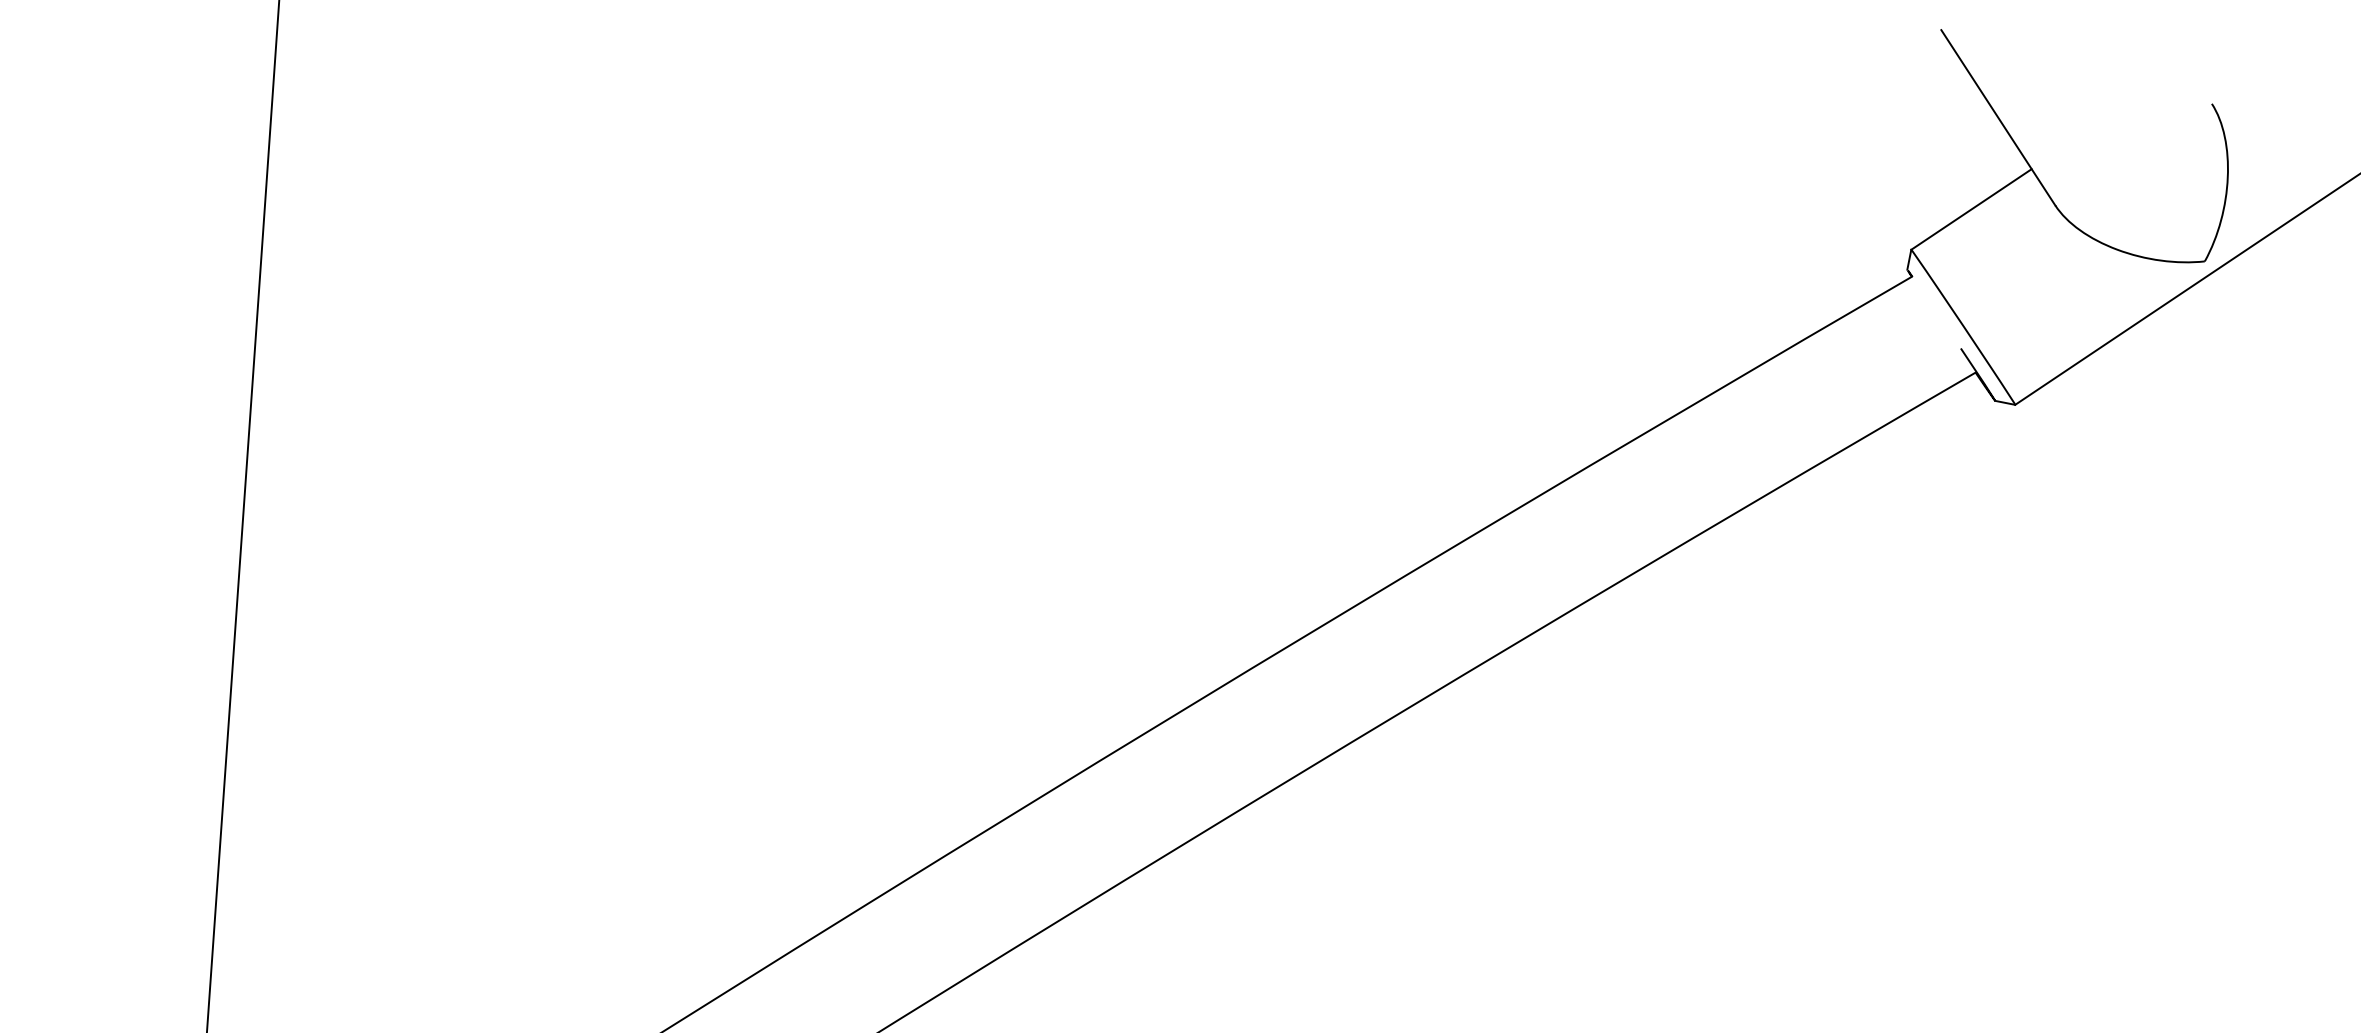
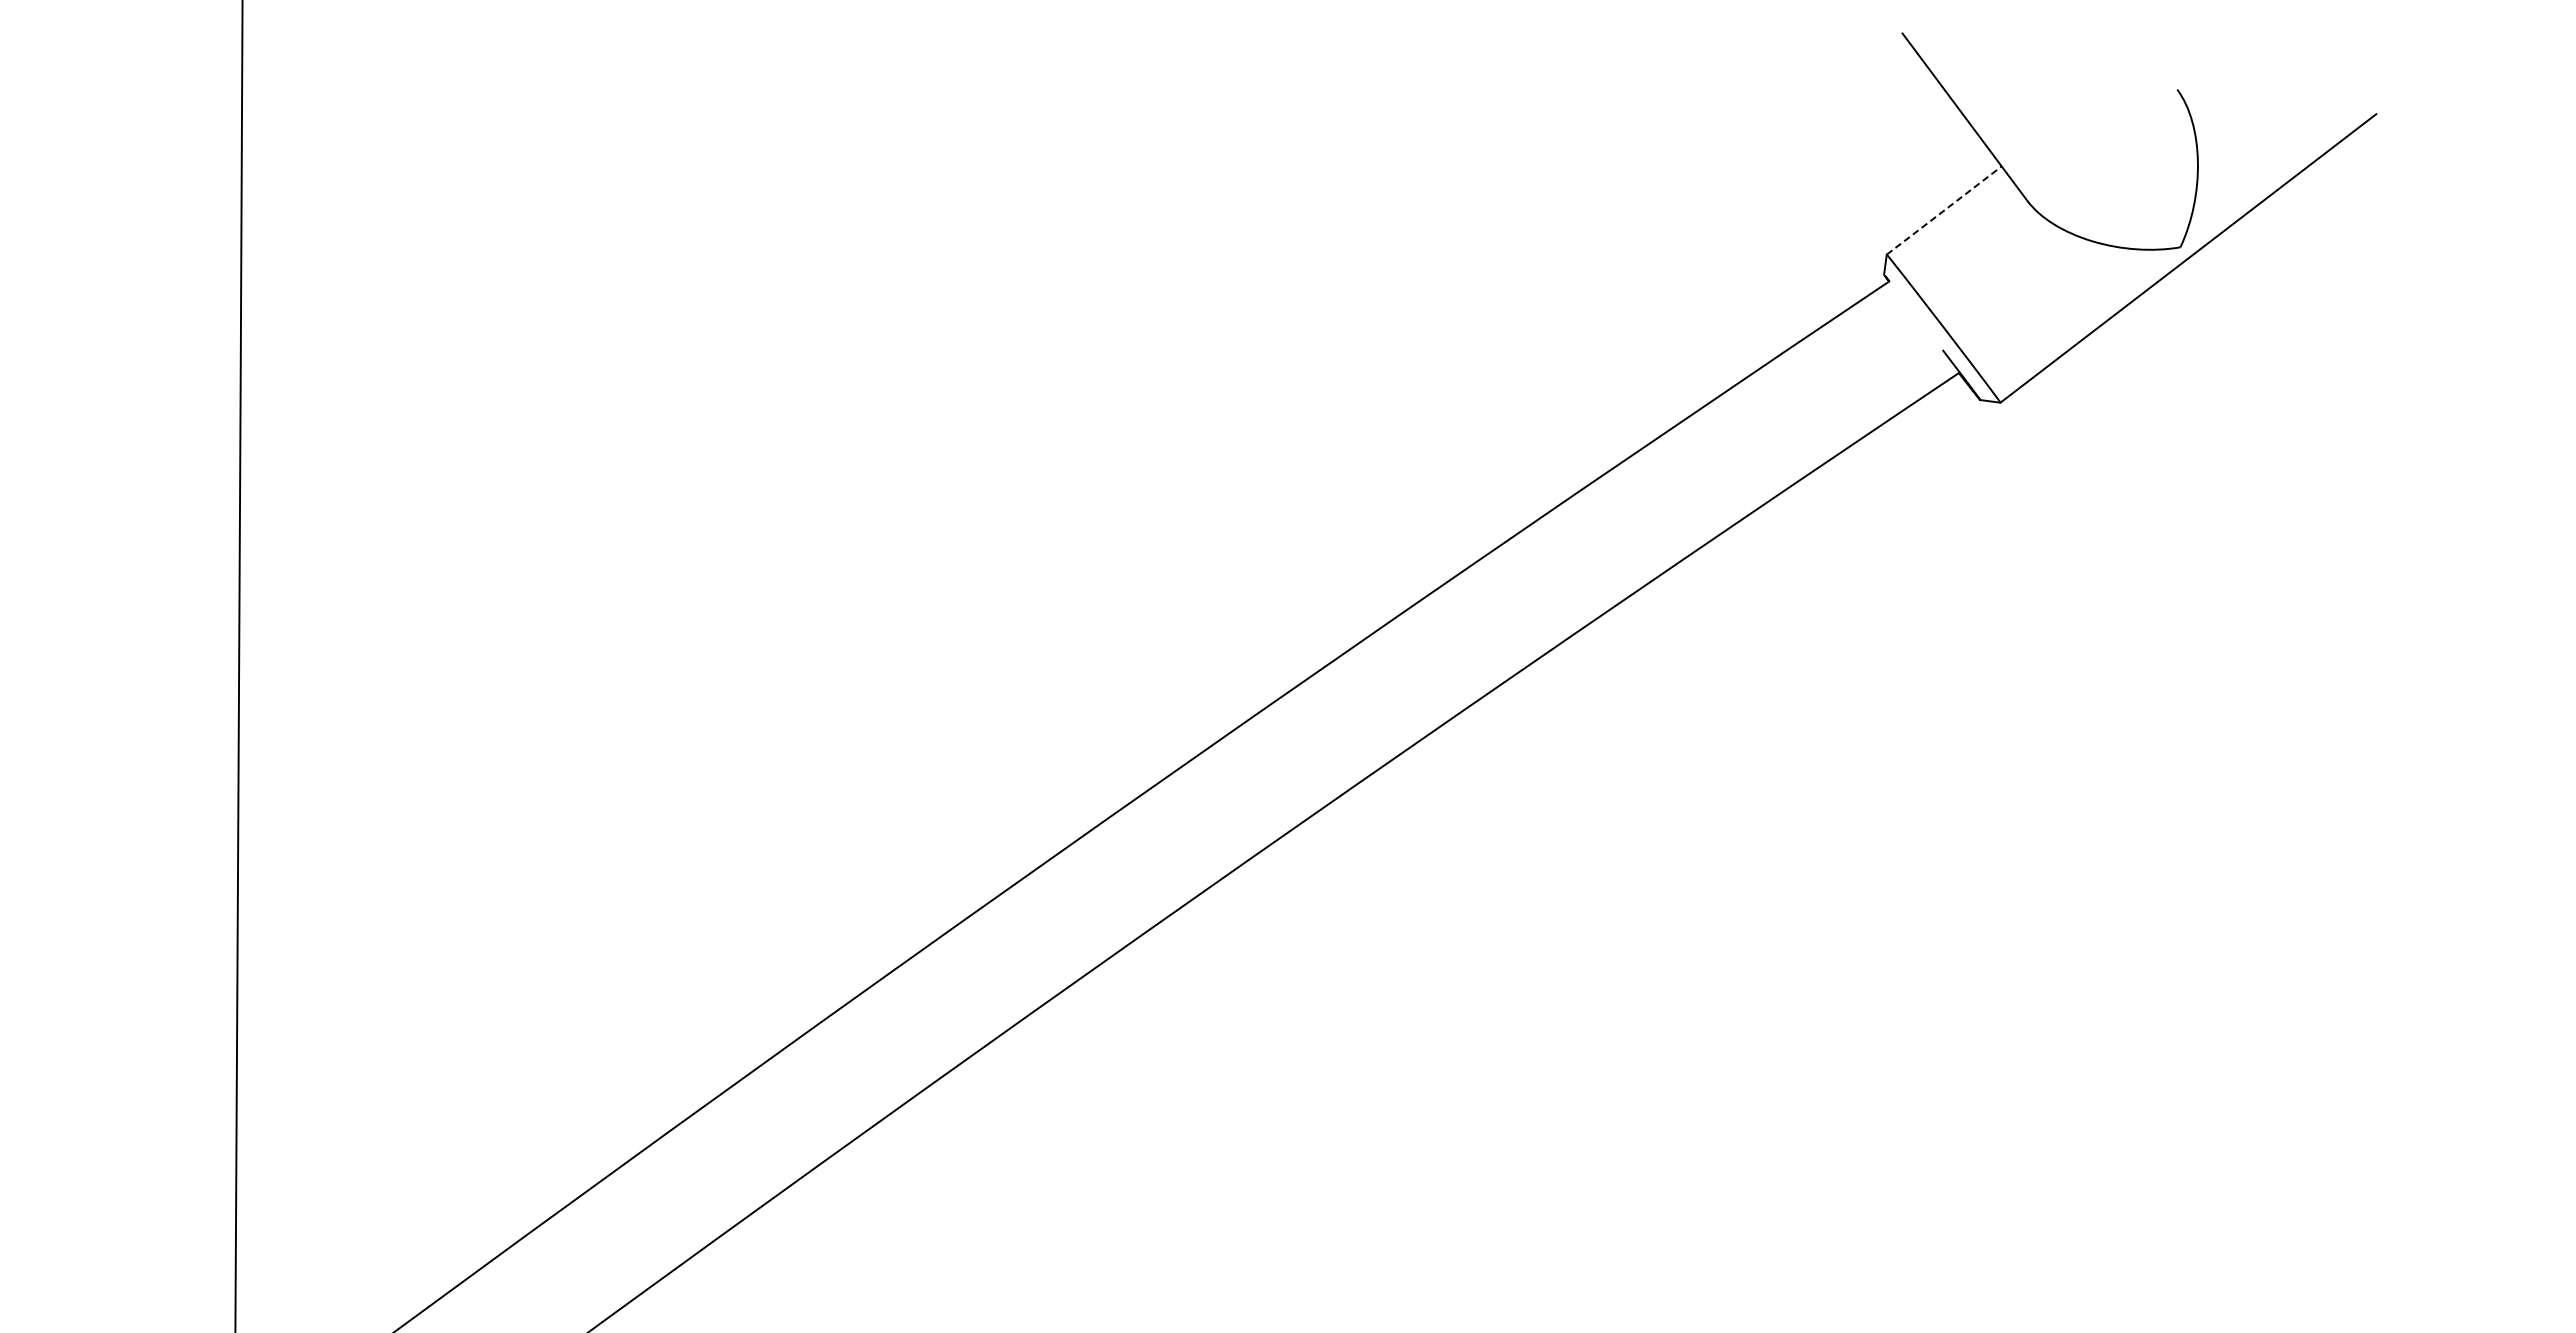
line: (1971, 209) -> (1944, 210), solid -> dashed

